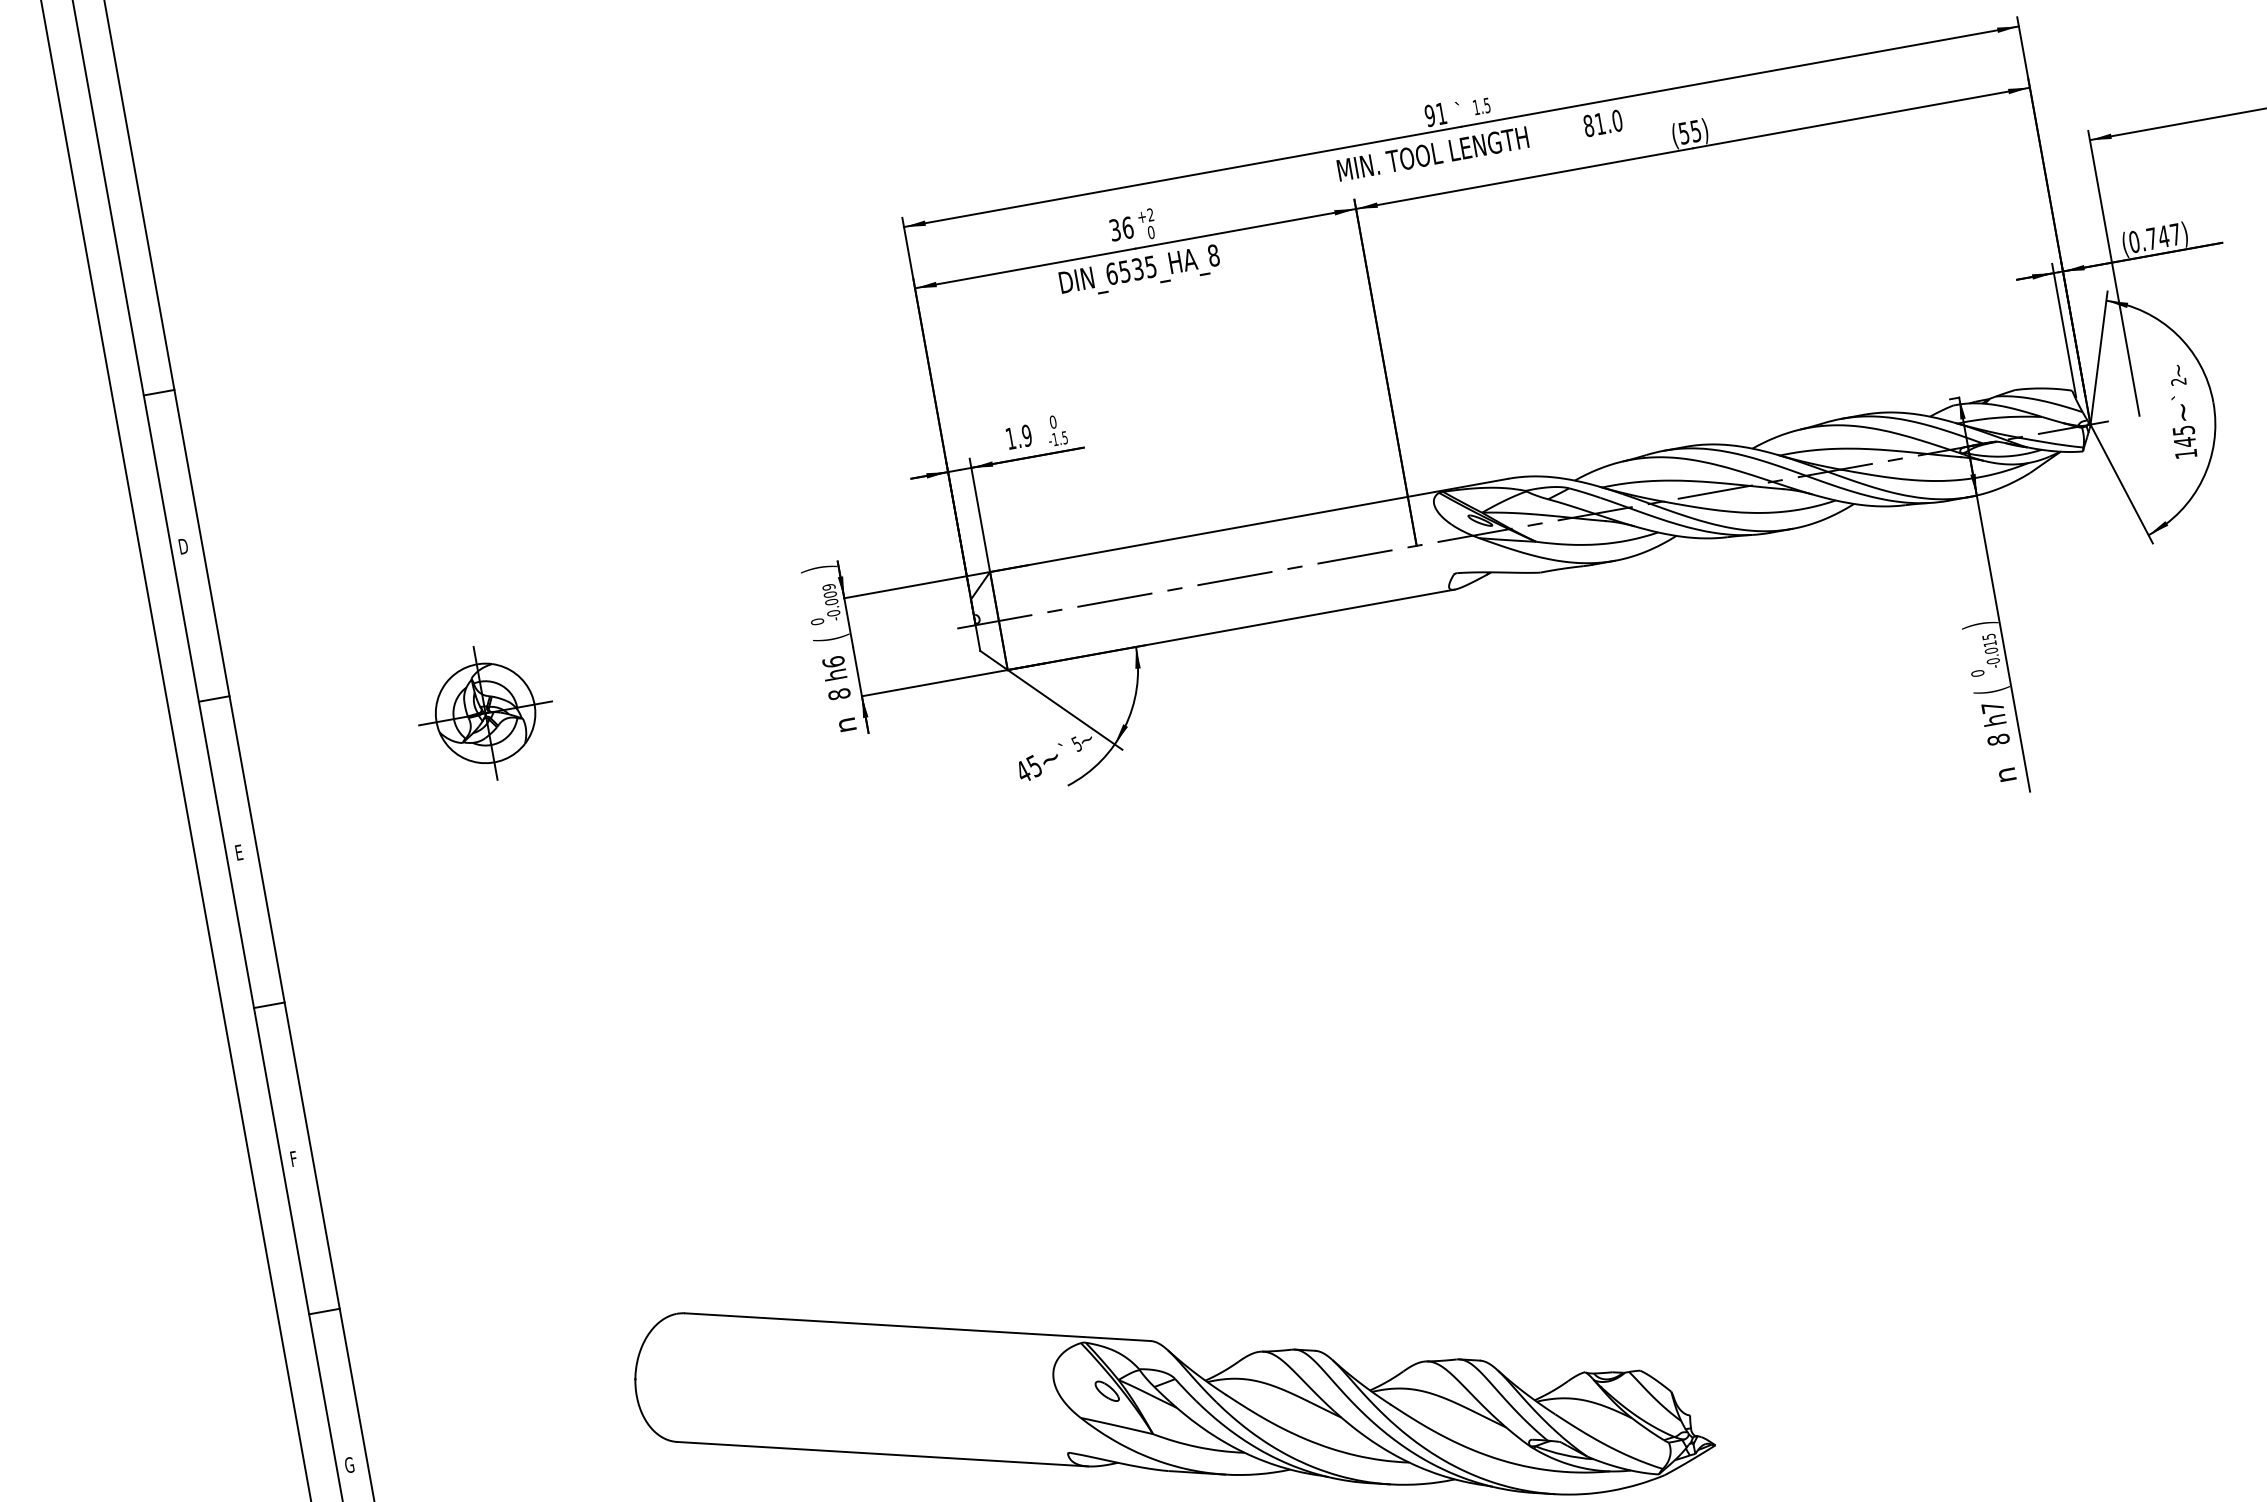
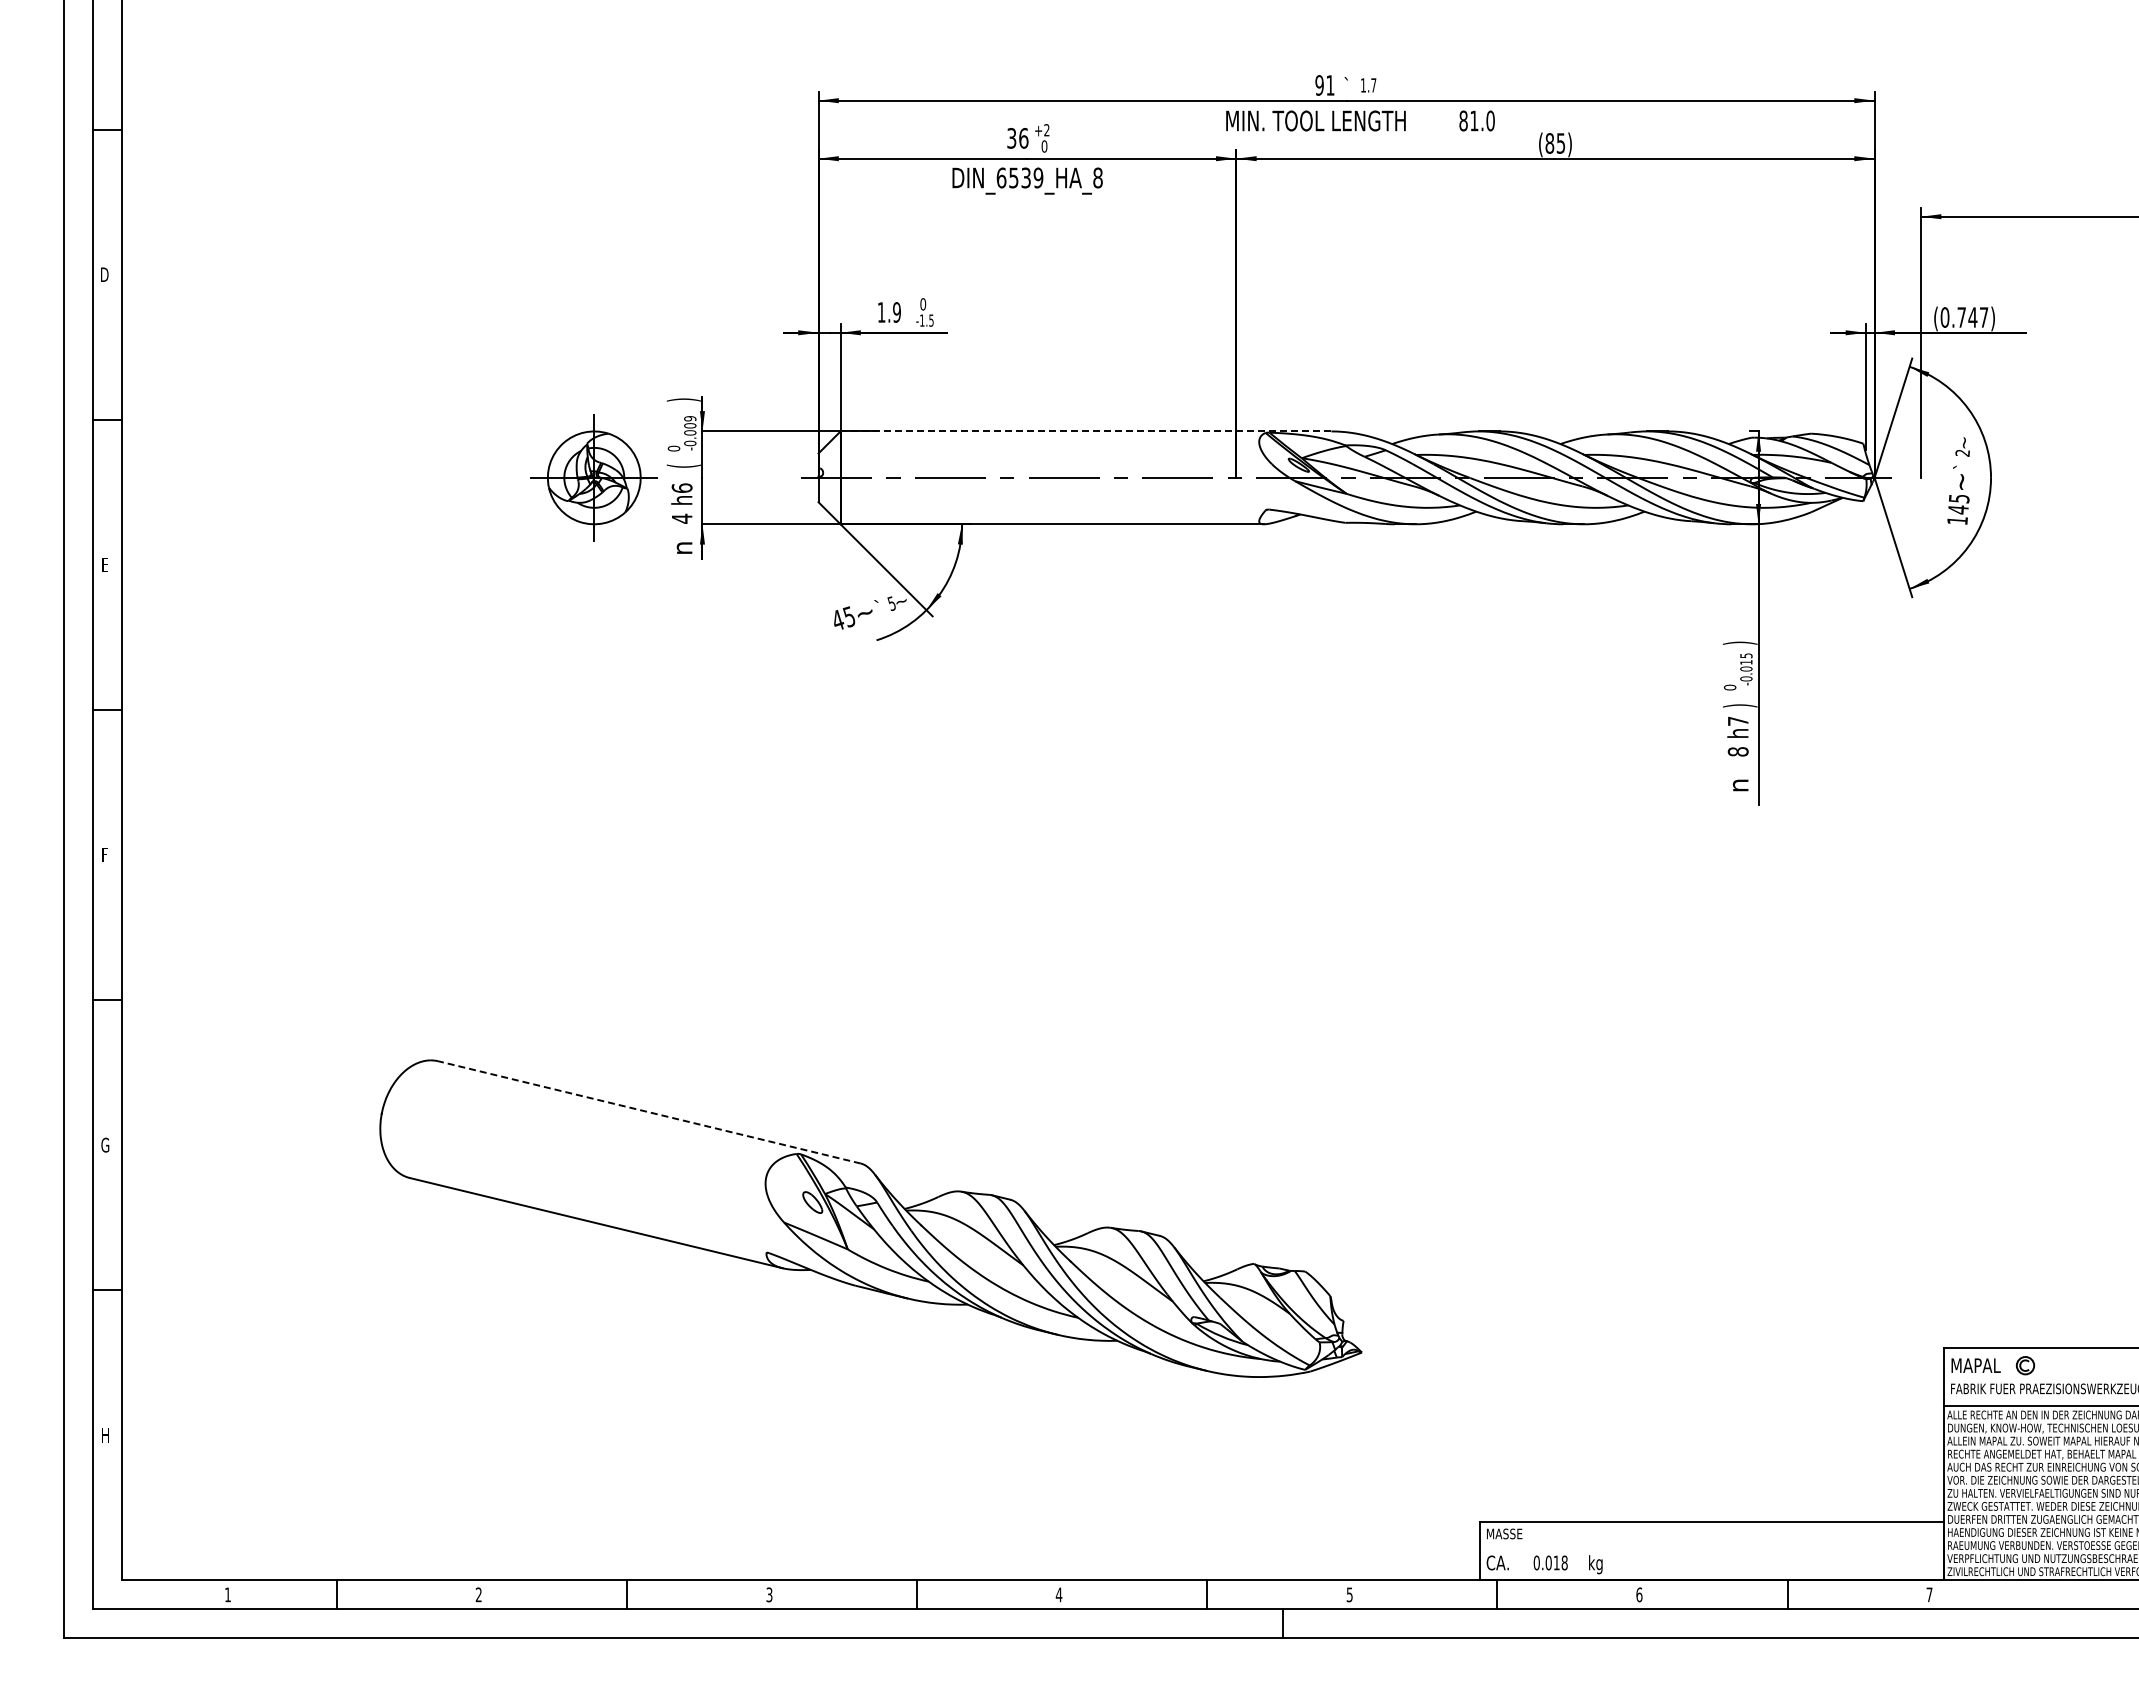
text: (1486, 105) -> (1373, 85), 1.5 -> 1.7
text: (1683, 133) -> (1549, 143), (55) -> (85)
text: (1150, 266) -> (1038, 177), DIN_6535_HA_8 -> DIN_6539_HA_8
line: (1248, 525) -> (1085, 431), solid -> dashed
text: (1992, 690) -> (1740, 705), ( -> )
text: (838, 694) -> (681, 518), 8 -> 4
part: (484, 713) -> (593, 477), moved
line: (916, 1327) -> (648, 1112), solid -> dashed

